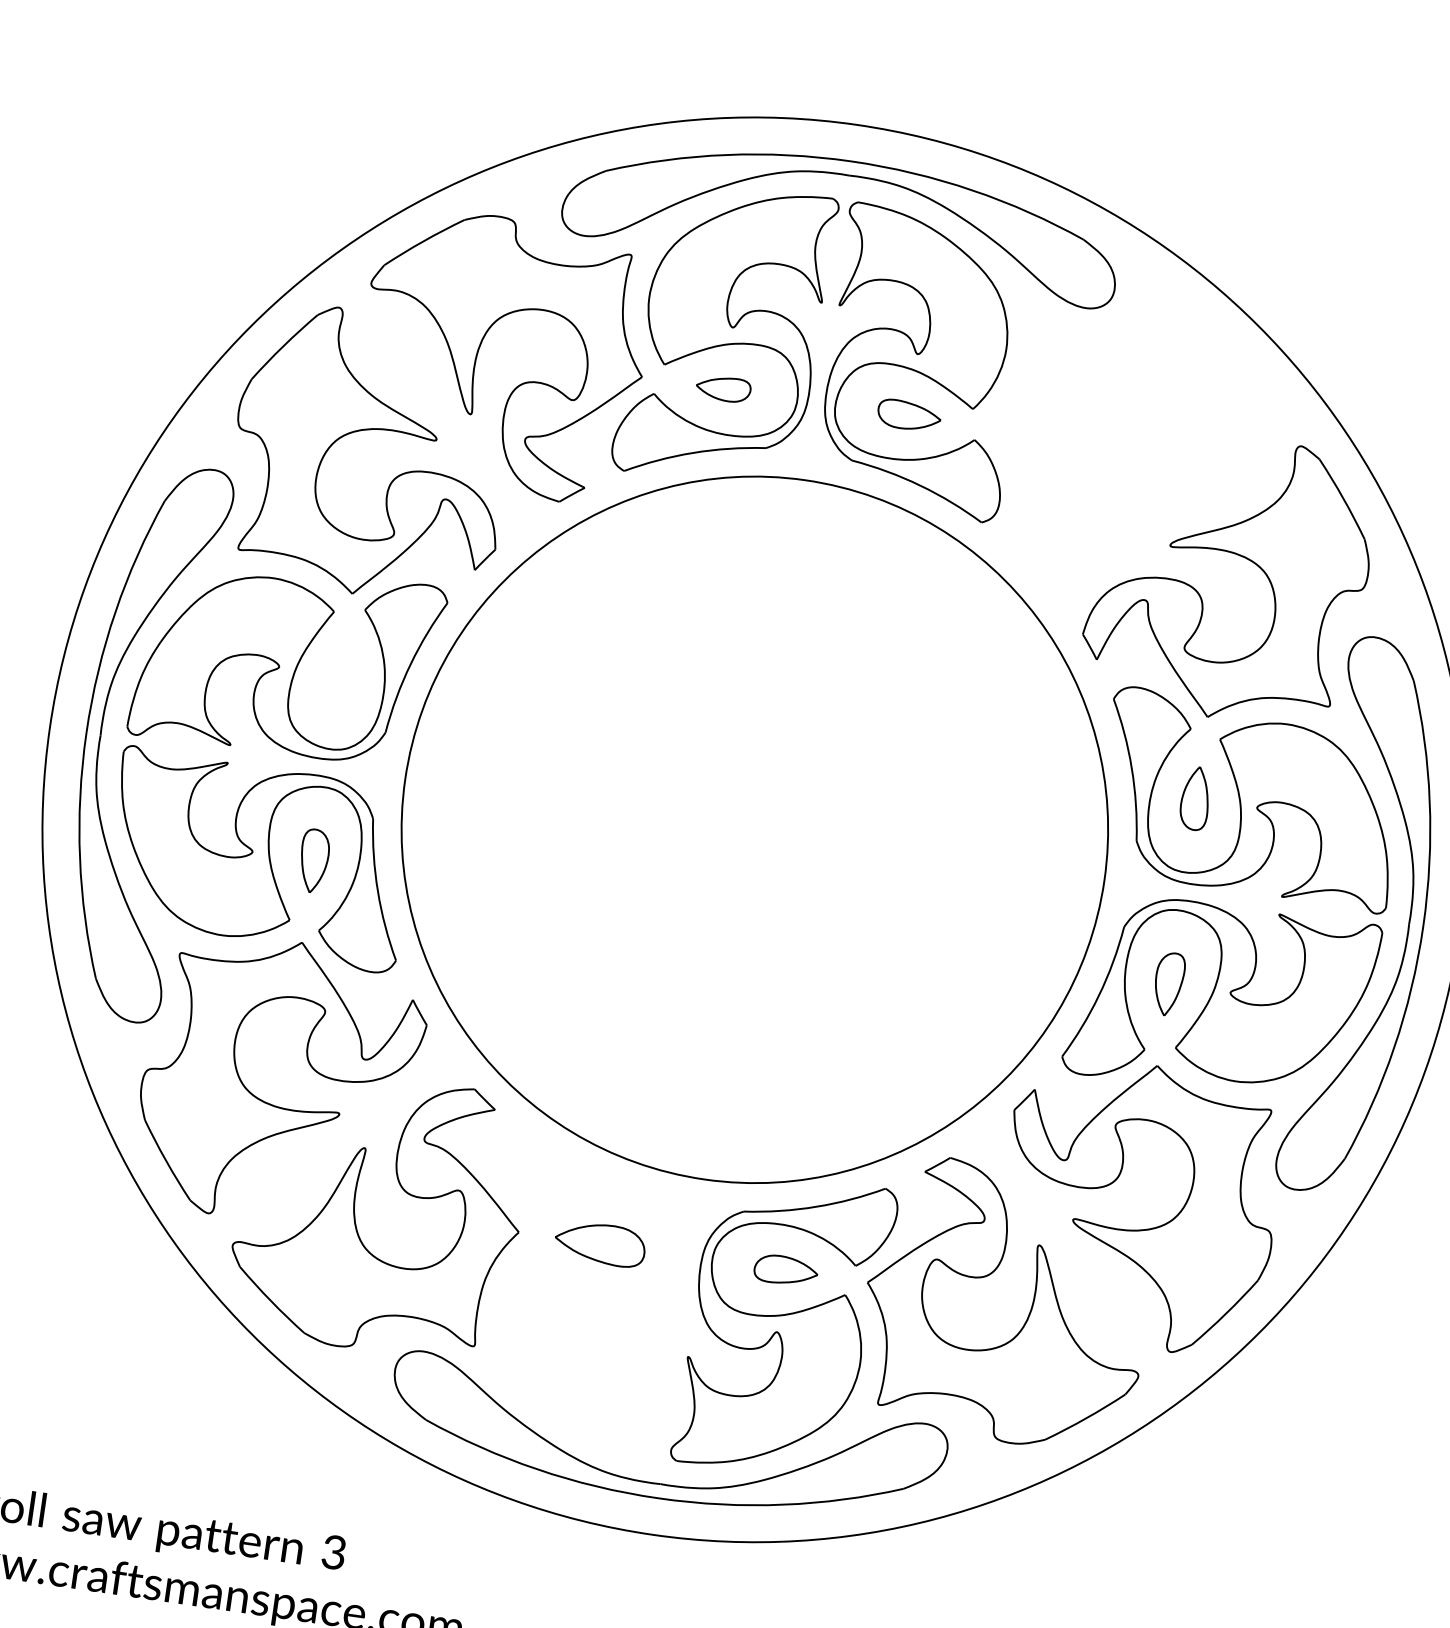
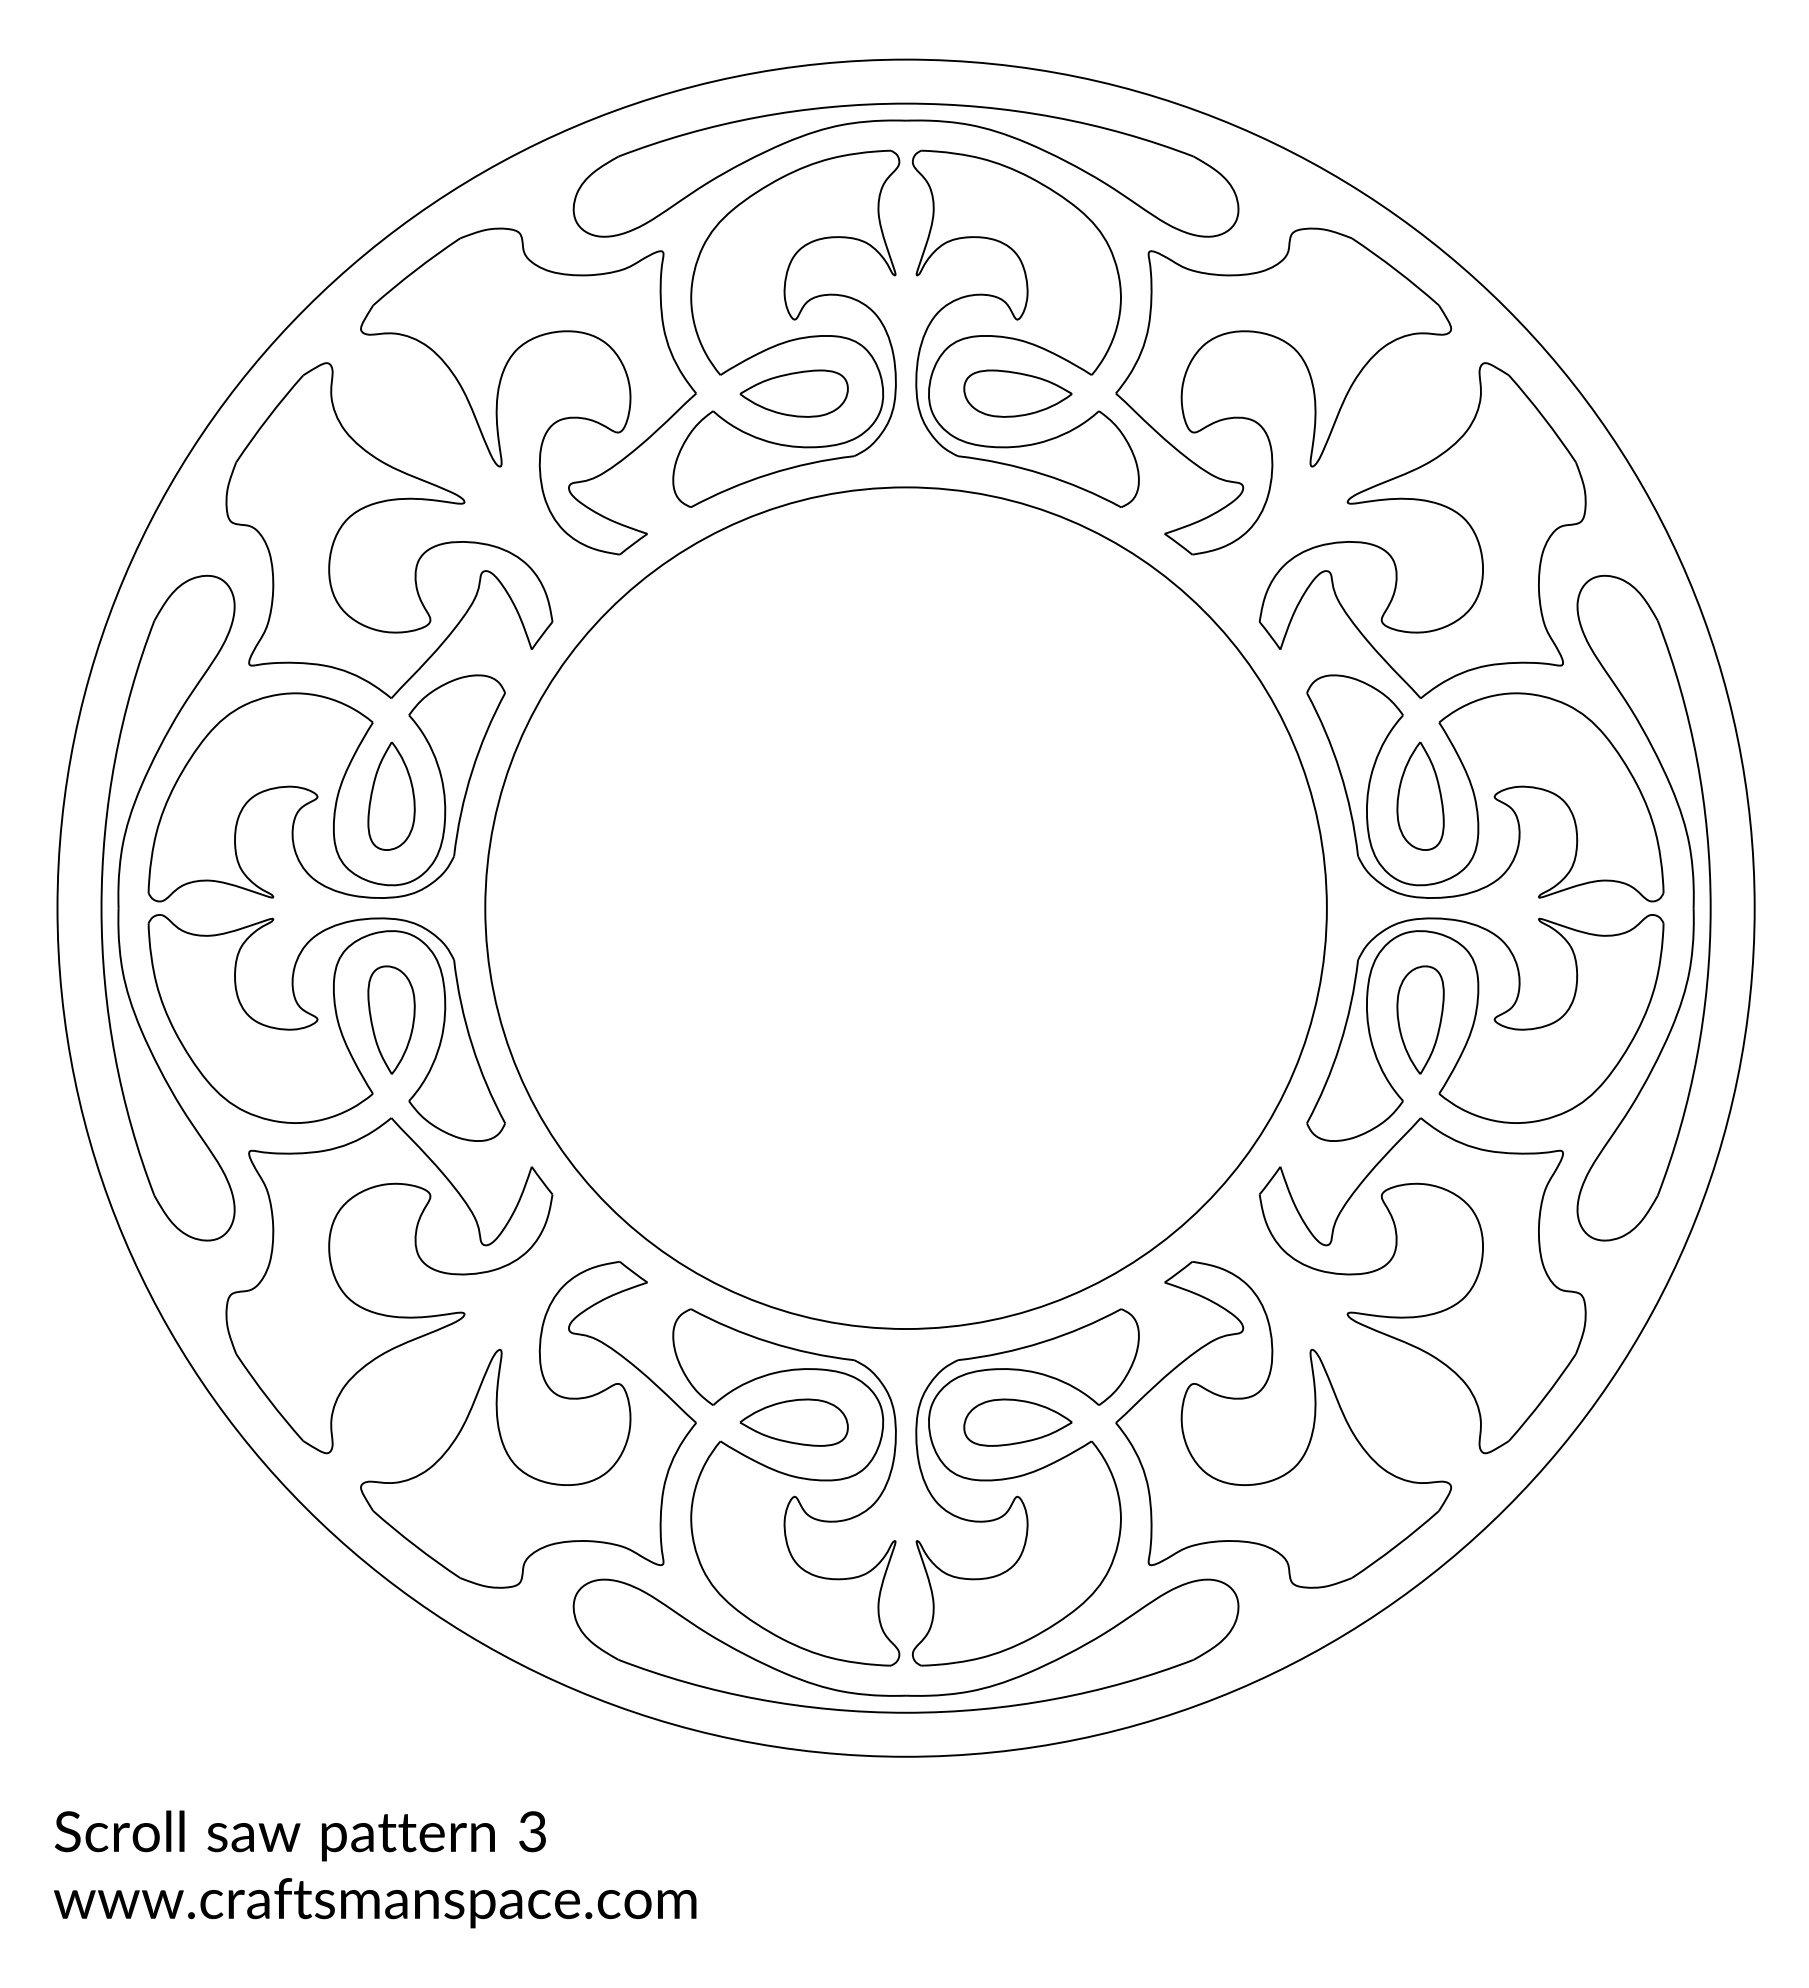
part: (722, 388) -> (793, 393), size x1.67
part: (909, 415) -> (1017, 393), size x1.43
part: (1154, 443) -> (1311, 384), added
part: (340, 674) -> (391, 795), added
part: (1195, 797) -> (1420, 795), size x1.43
part: (314, 860) -> (391, 1019), size x1.43
part: (1168, 983) -> (1420, 1019), size x1.43
part: (785, 1270) -> (1017, 1422), size x1.43
part: (586, 1296) -> (786, 1487), added

